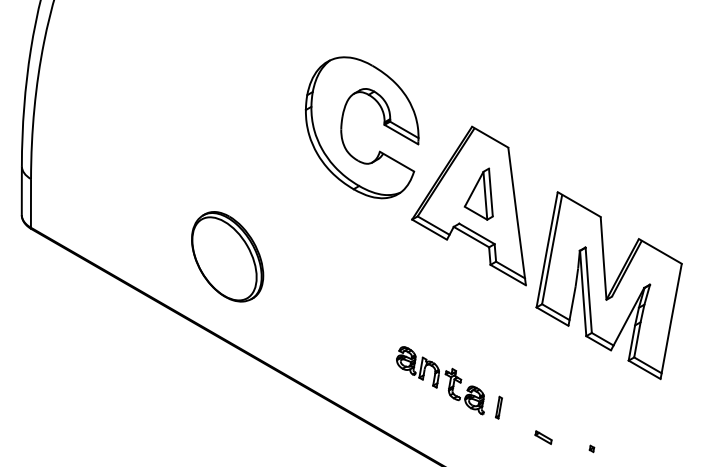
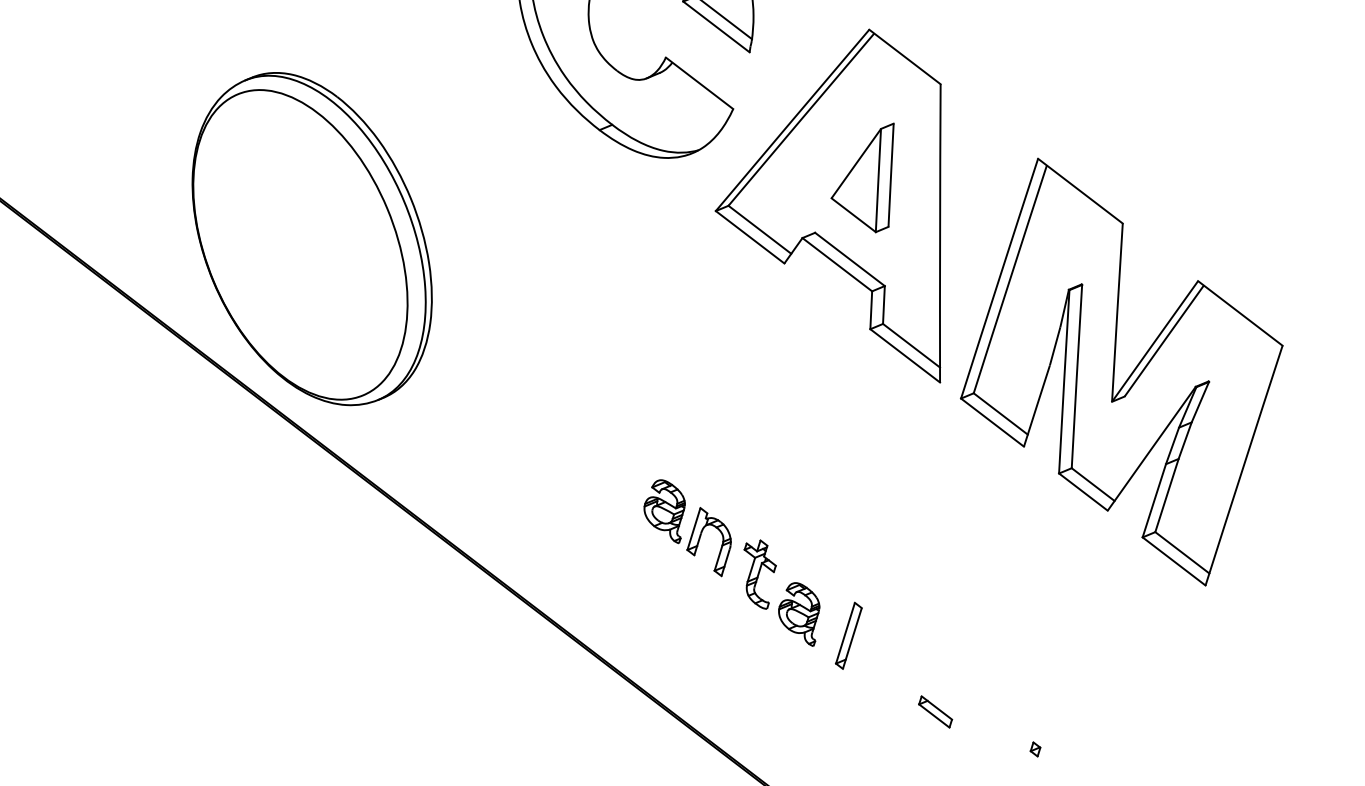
part: (227, 256) -> (312, 238), size x1.67
part: (608, 285) -> (1120, 371), moved
part: (498, 407) -> (847, 635), size x1.43

